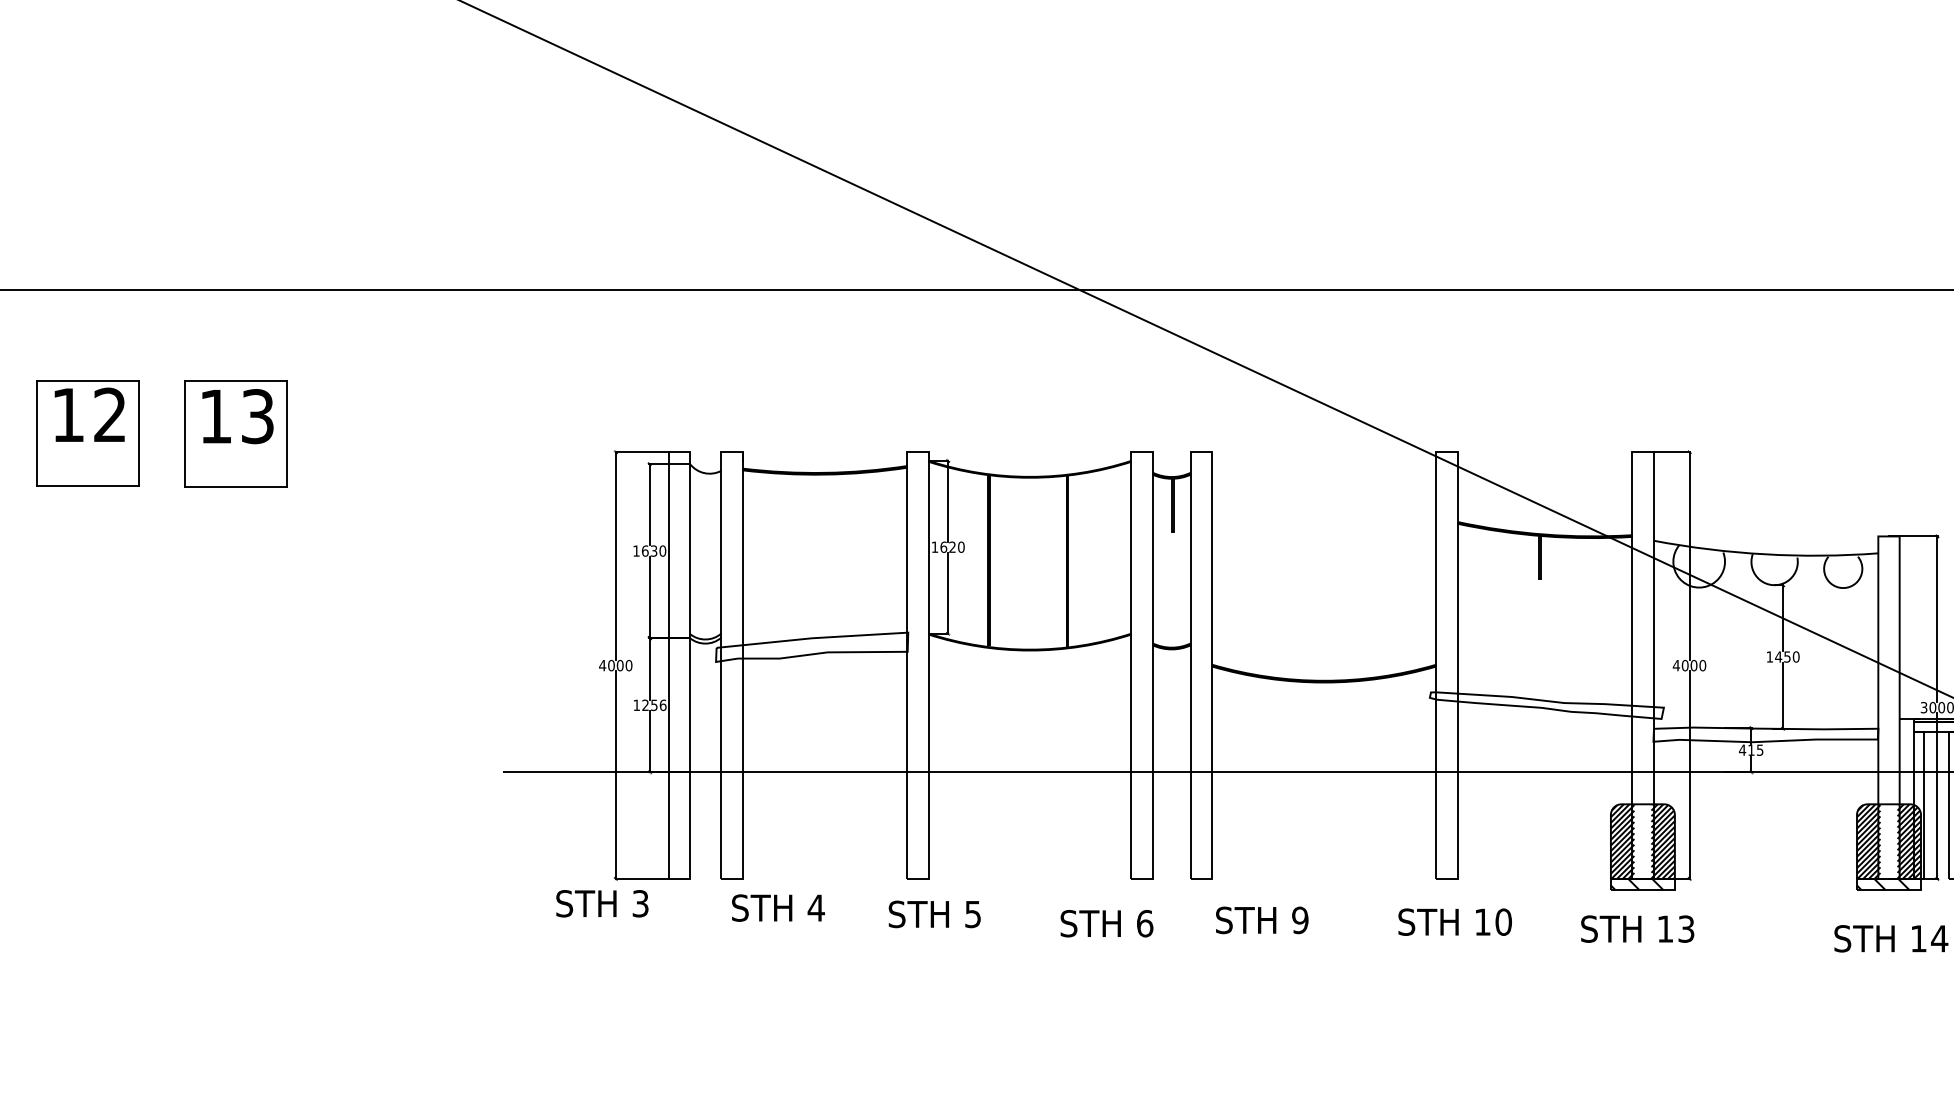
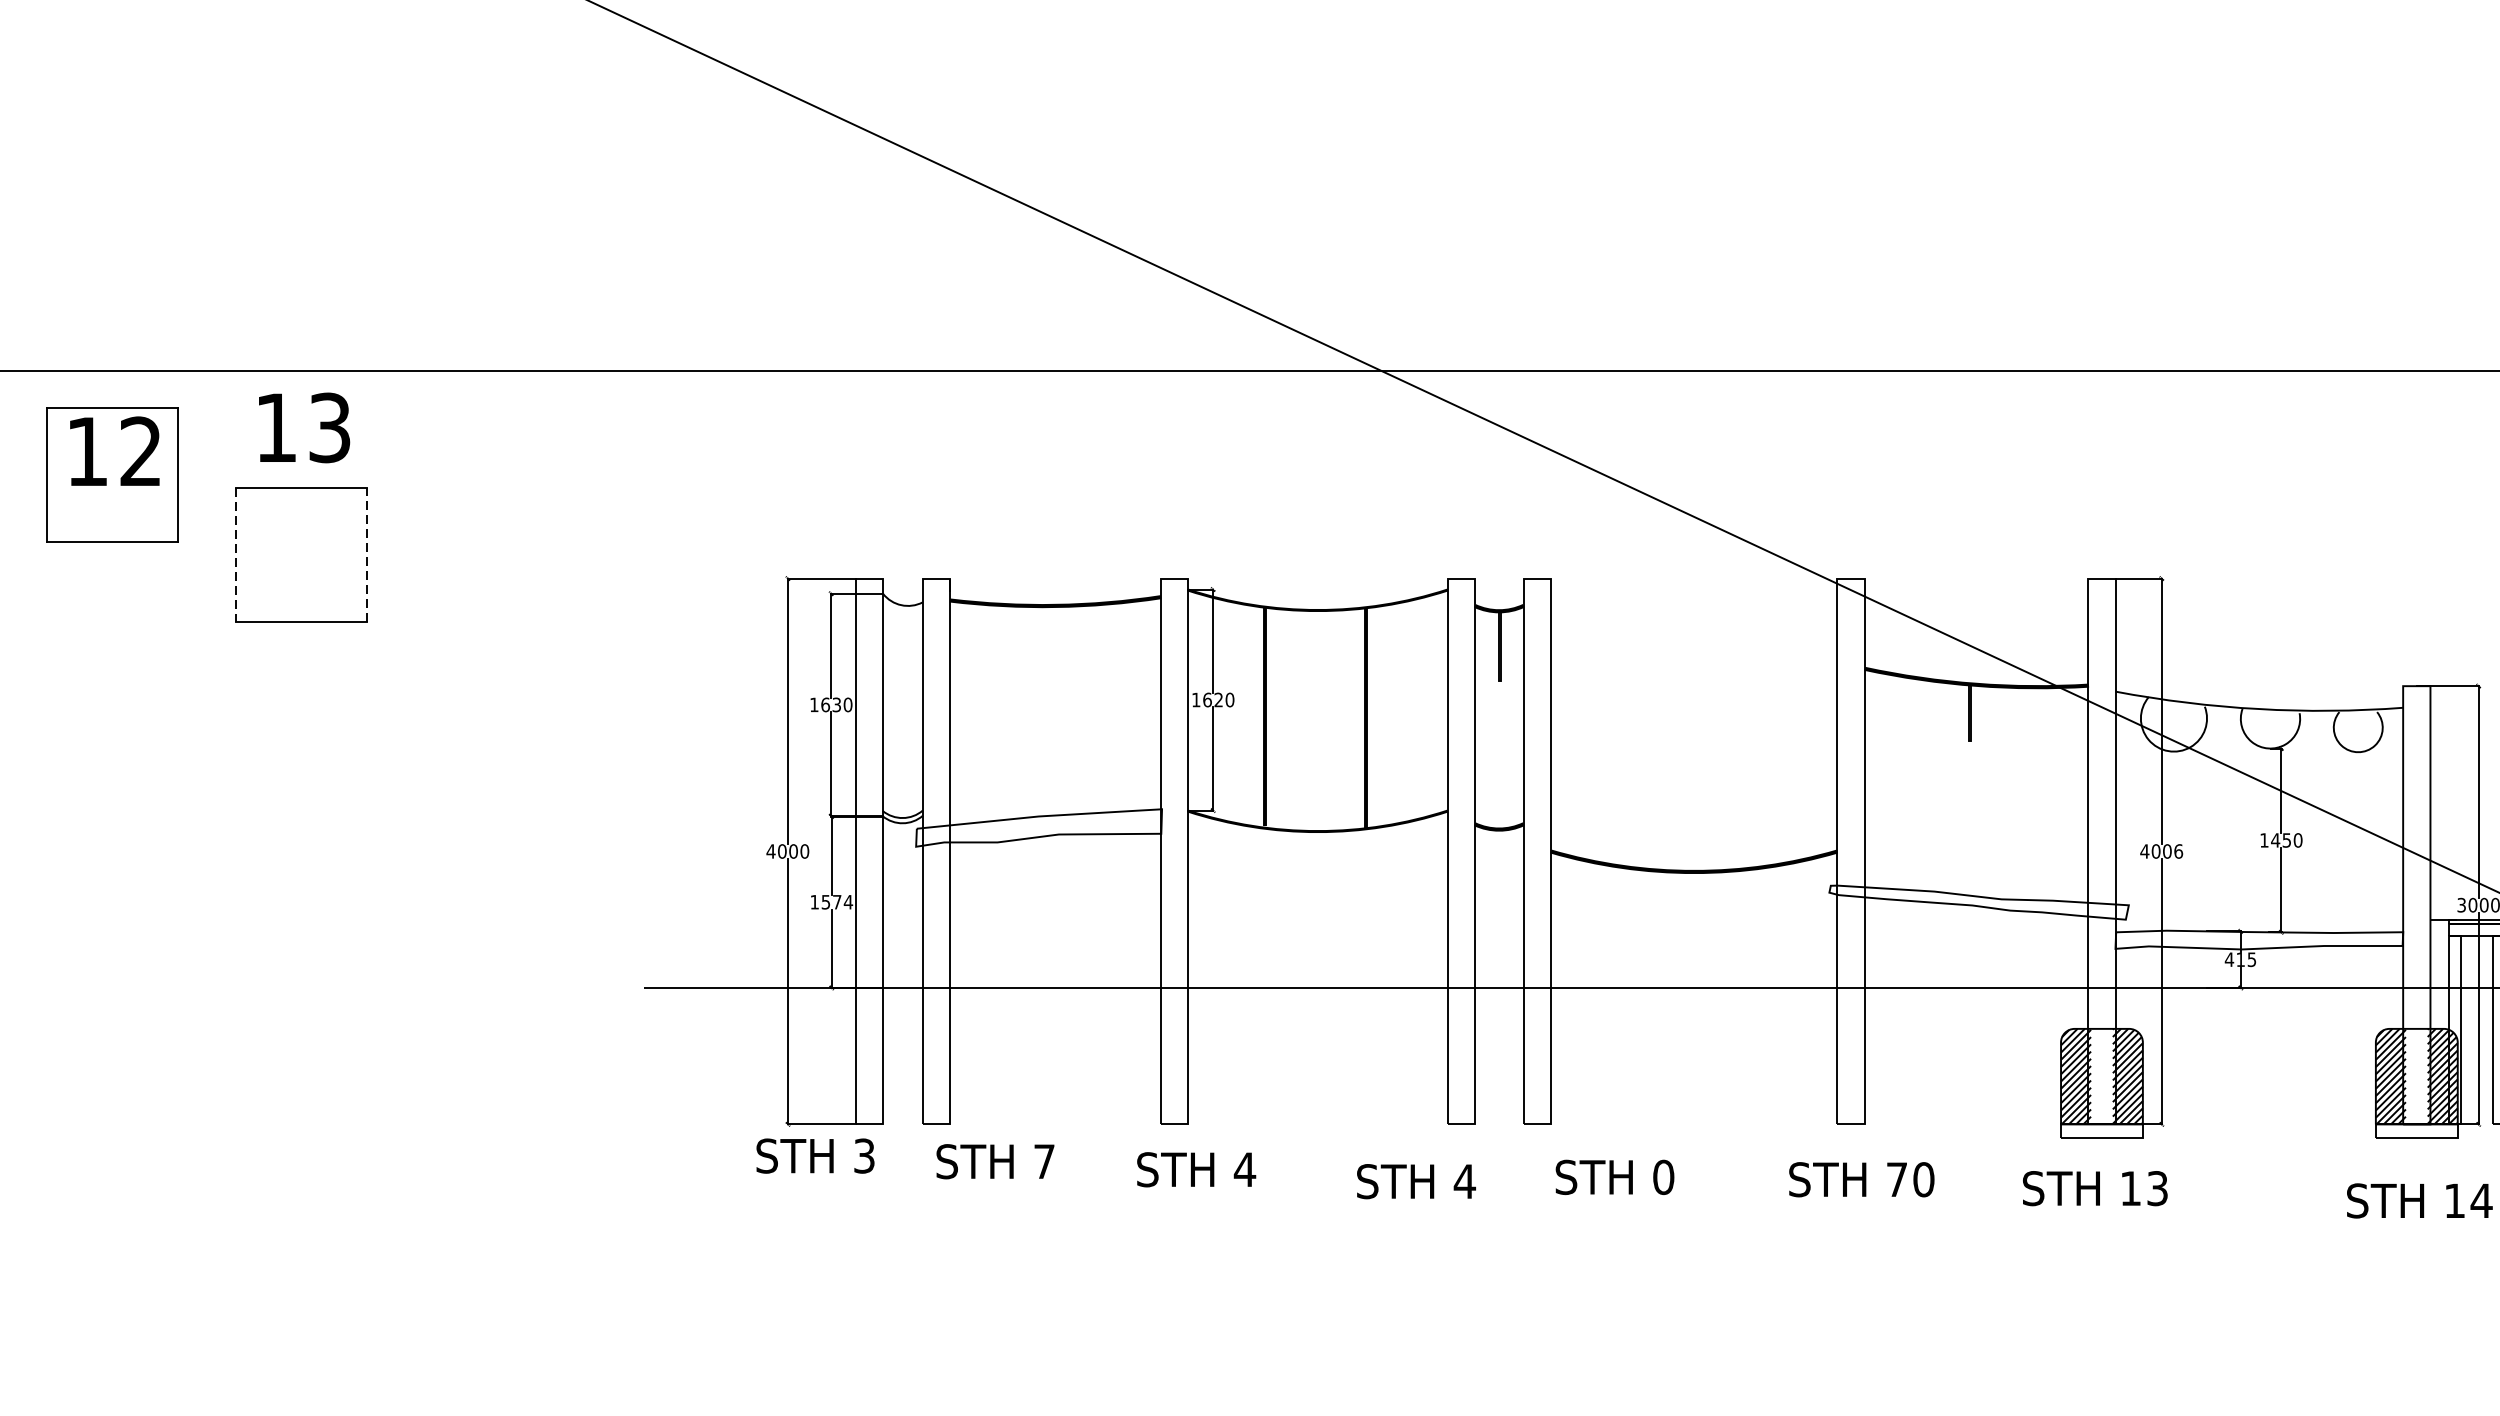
text: (237, 416) -> (303, 427), moved
part: (87, 433) -> (111, 475), moved
line: (184, 433) -> (236, 554), solid -> dashed
line: (286, 433) -> (366, 554), solid -> dashed
text: (1702, 665) -> (2178, 851), 4000 -> 4006
text: (654, 705) -> (837, 902), 1256 -> 1574
hatch: (1636, 883) -> (2093, 1130), removed
hatch: (1883, 883) -> (2409, 1130), removed
text: (602, 903) -> (815, 1155), moved
text: (815, 907) -> (1043, 1160), 4 -> 7
text: (972, 914) -> (1244, 1169), 5 -> 4
text: (1300, 920) -> (1663, 1177), 9 -> 0
text: (1482, 921) -> (1896, 1178), 10 -> 70
text: (1144, 923) -> (1464, 1181), 6 -> 4

